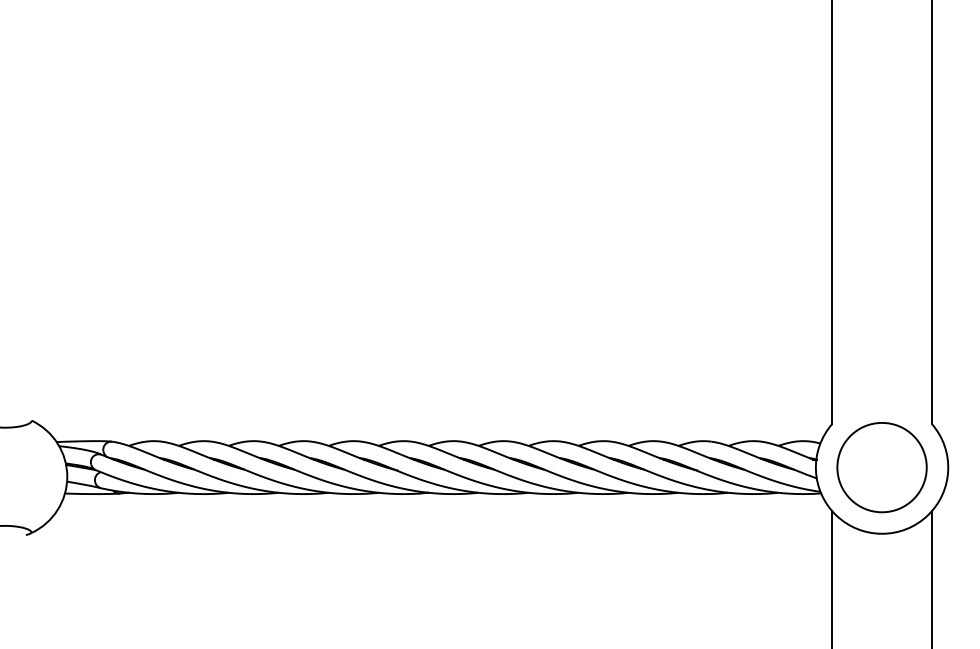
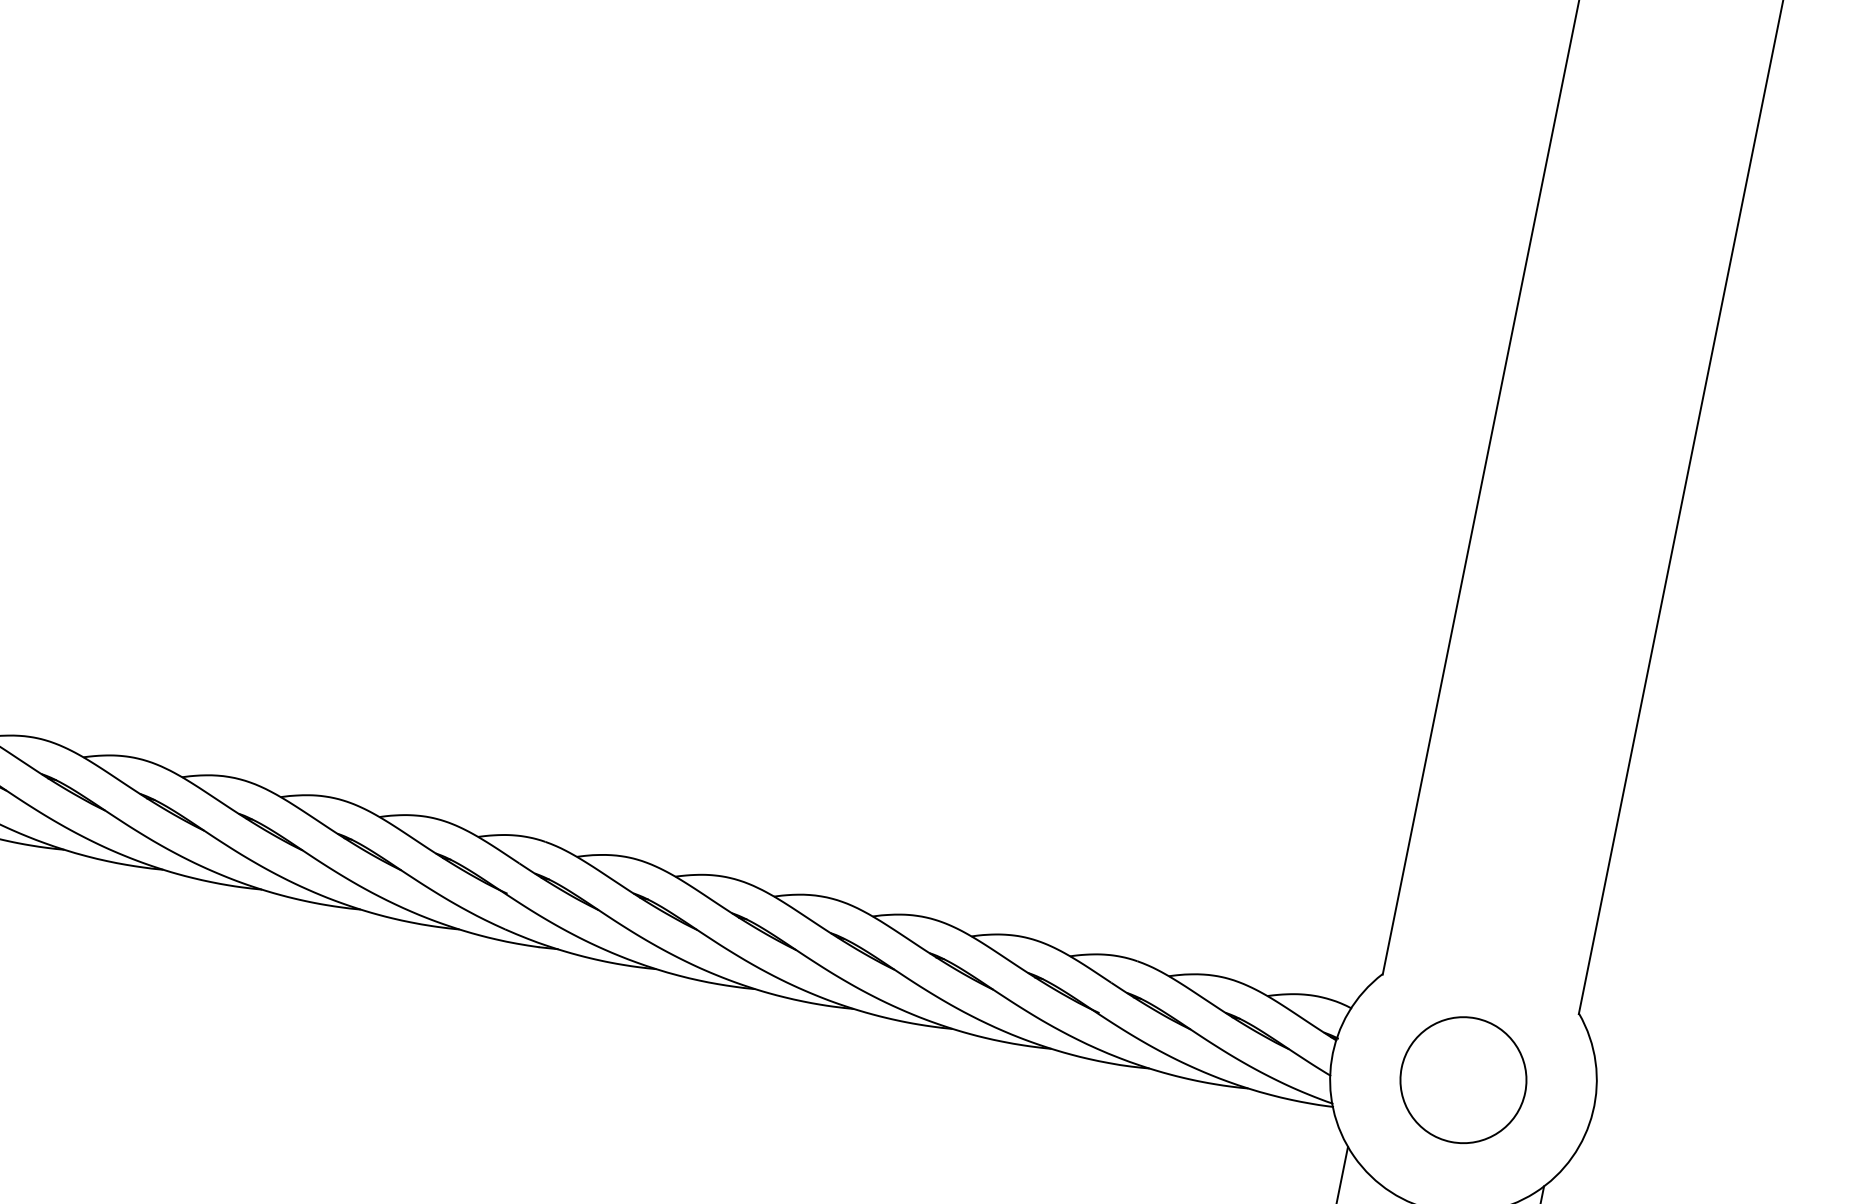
circle: (881, 467) -> (1462, 1079), size x0.7

